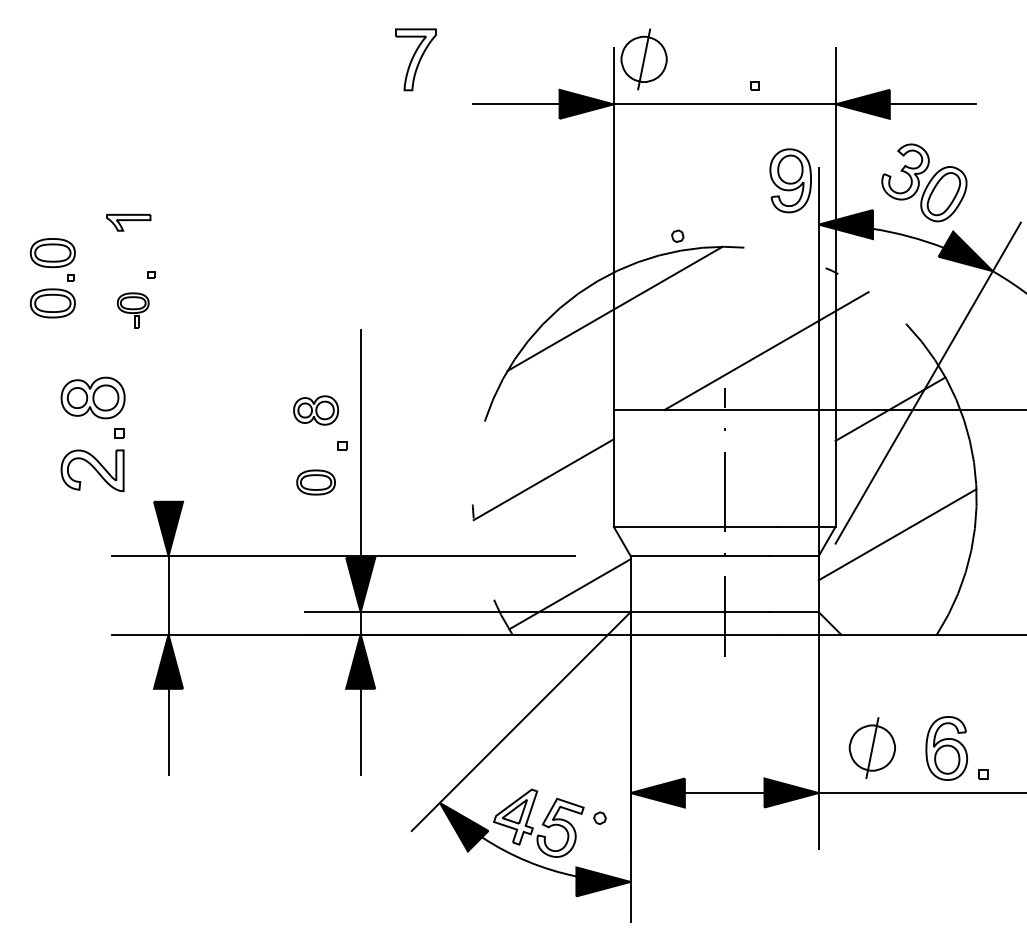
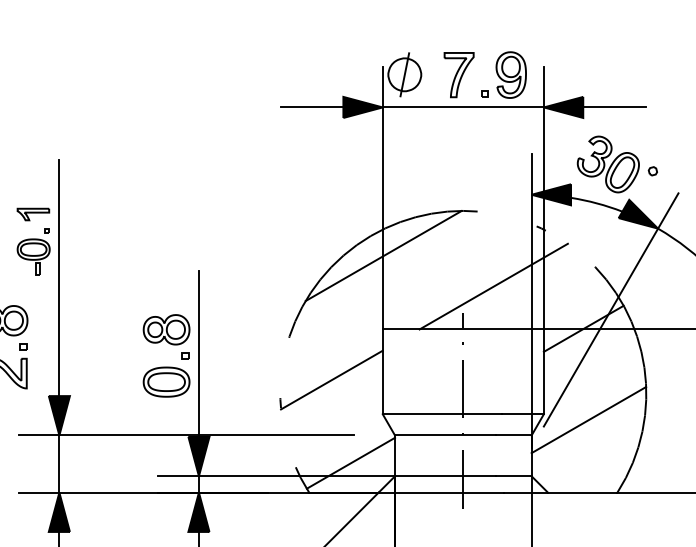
part: (415, 59) -> (458, 74), moved
part: (790, 180) -> (511, 74), moved
part: (128, 222) -> (33, 214), moved
part: (677, 235) -> (652, 170), moved
part: (133, 310) -> (33, 257), size x1.43
line: (168, 338) -> (59, 277), added
part: (315, 410) -> (166, 329), size x1.43
part: (315, 482) -> (166, 382), size x1.67

